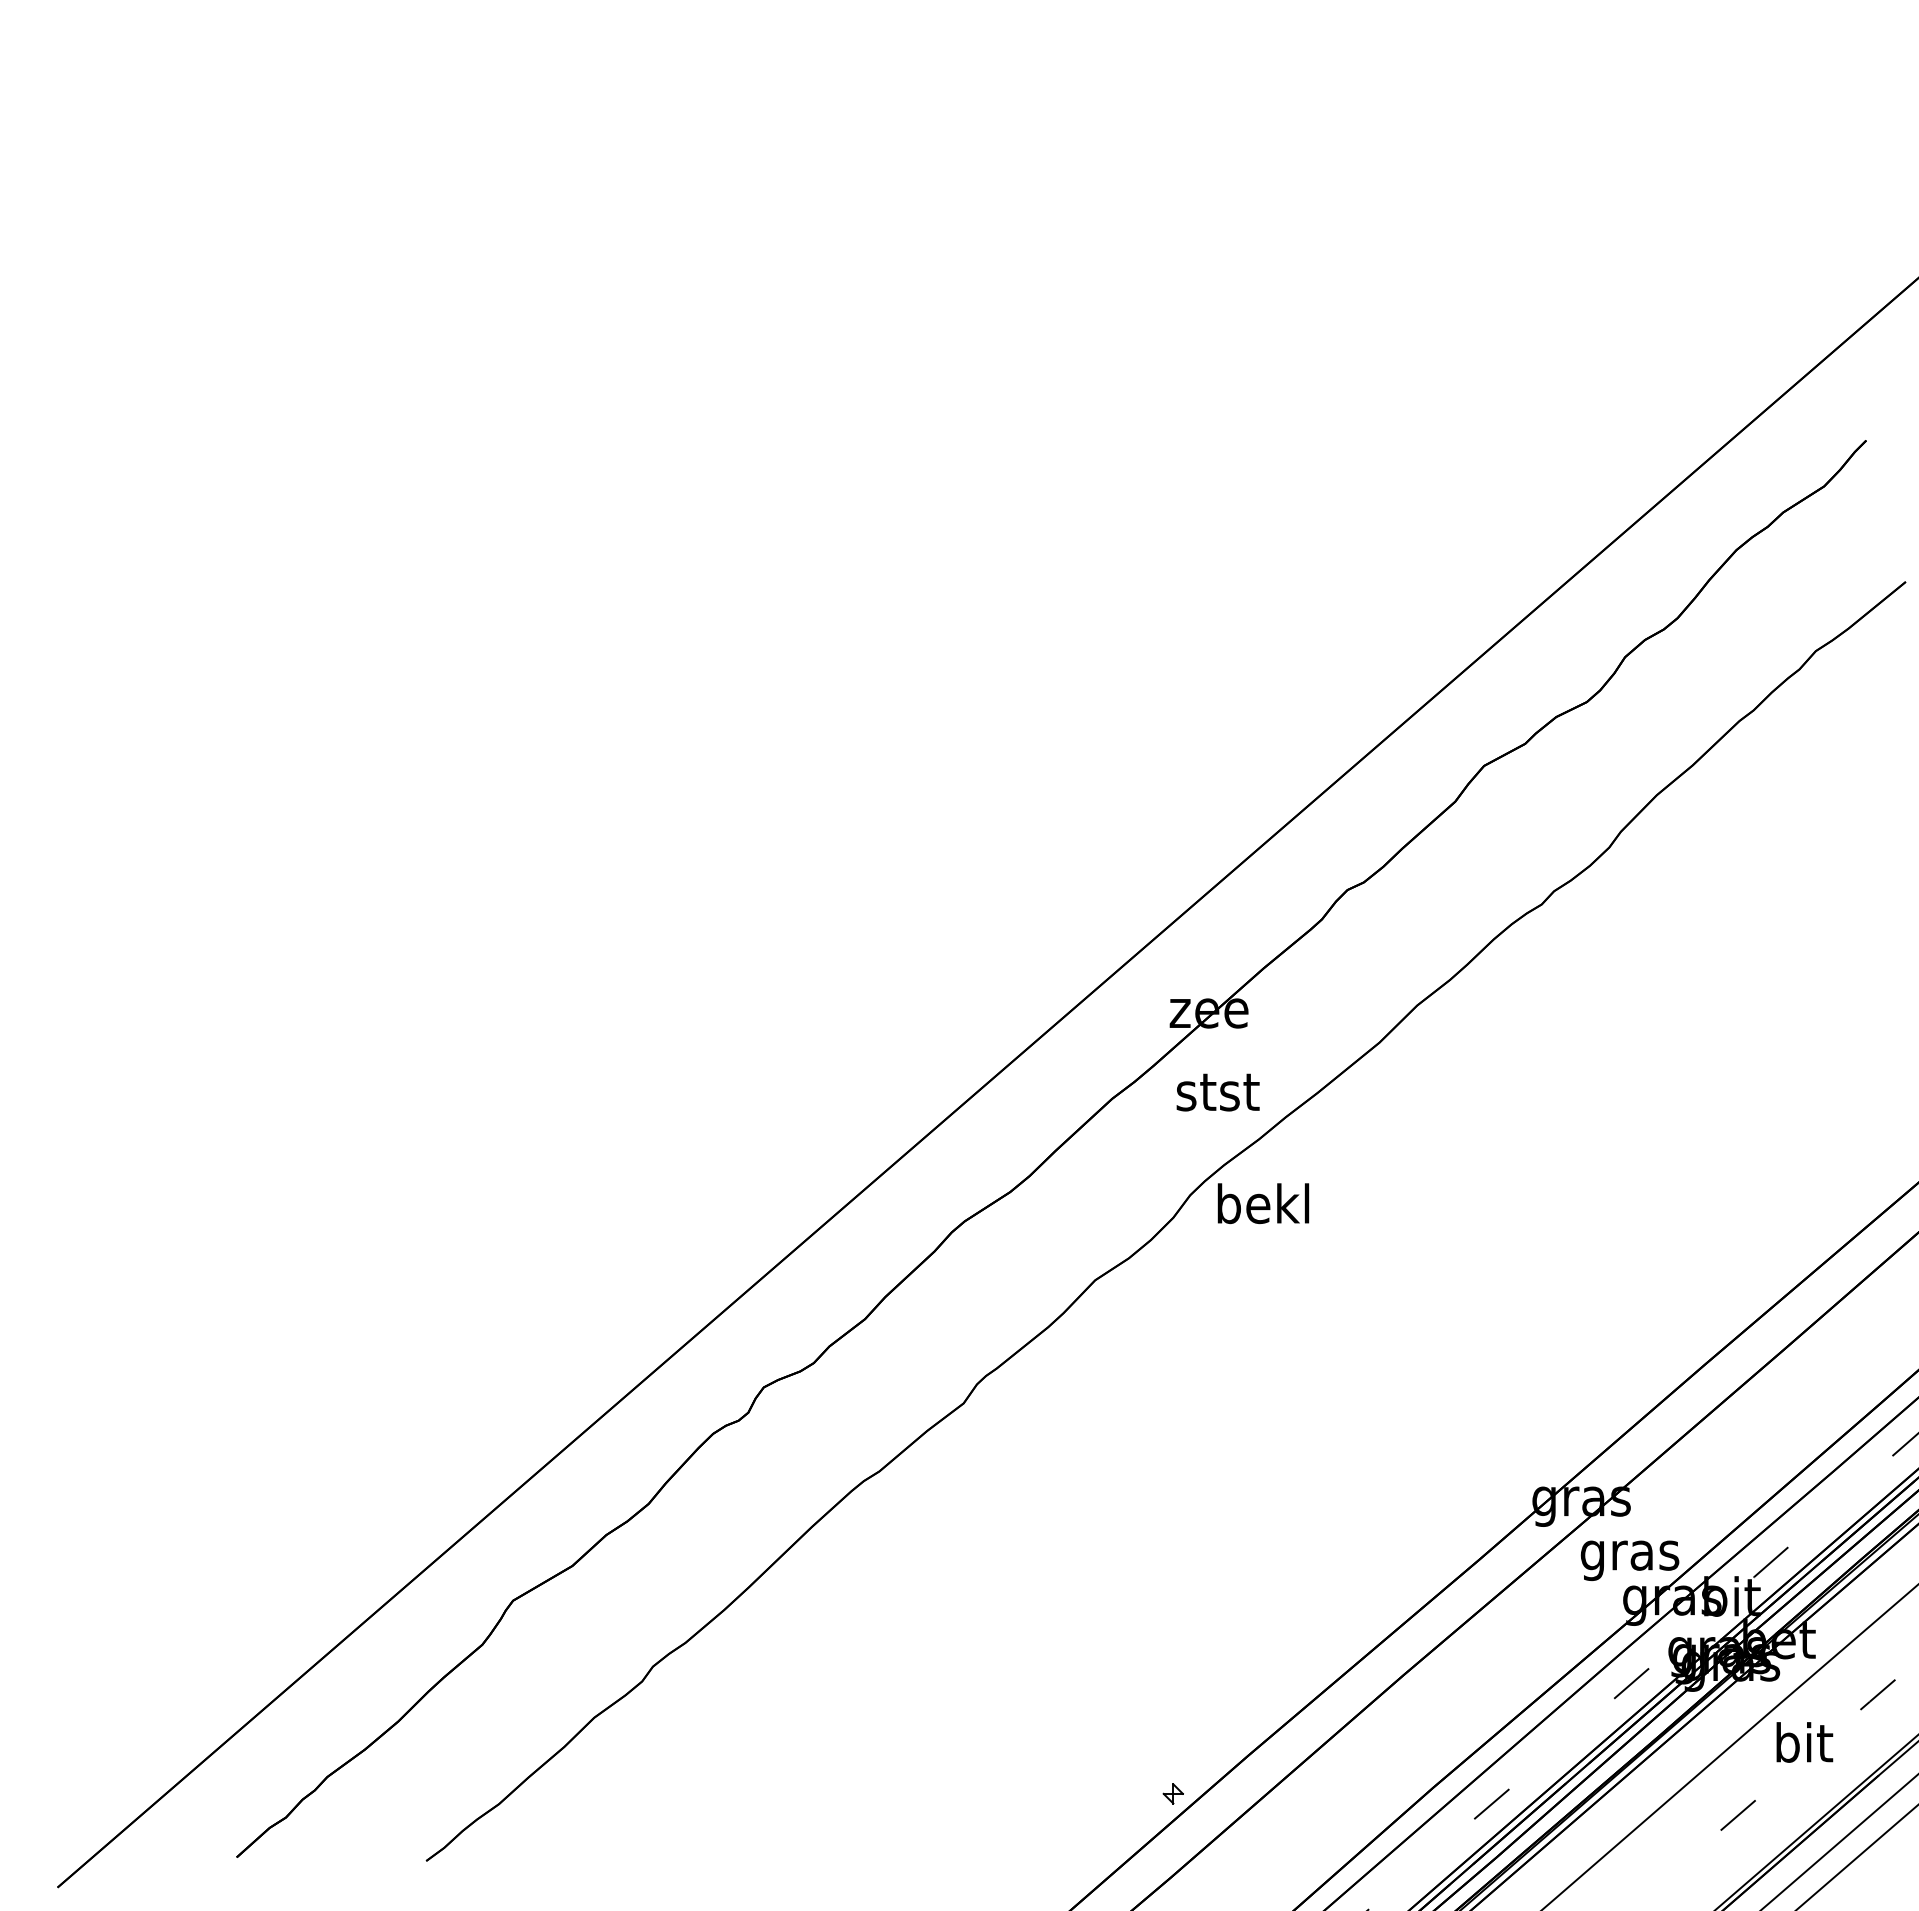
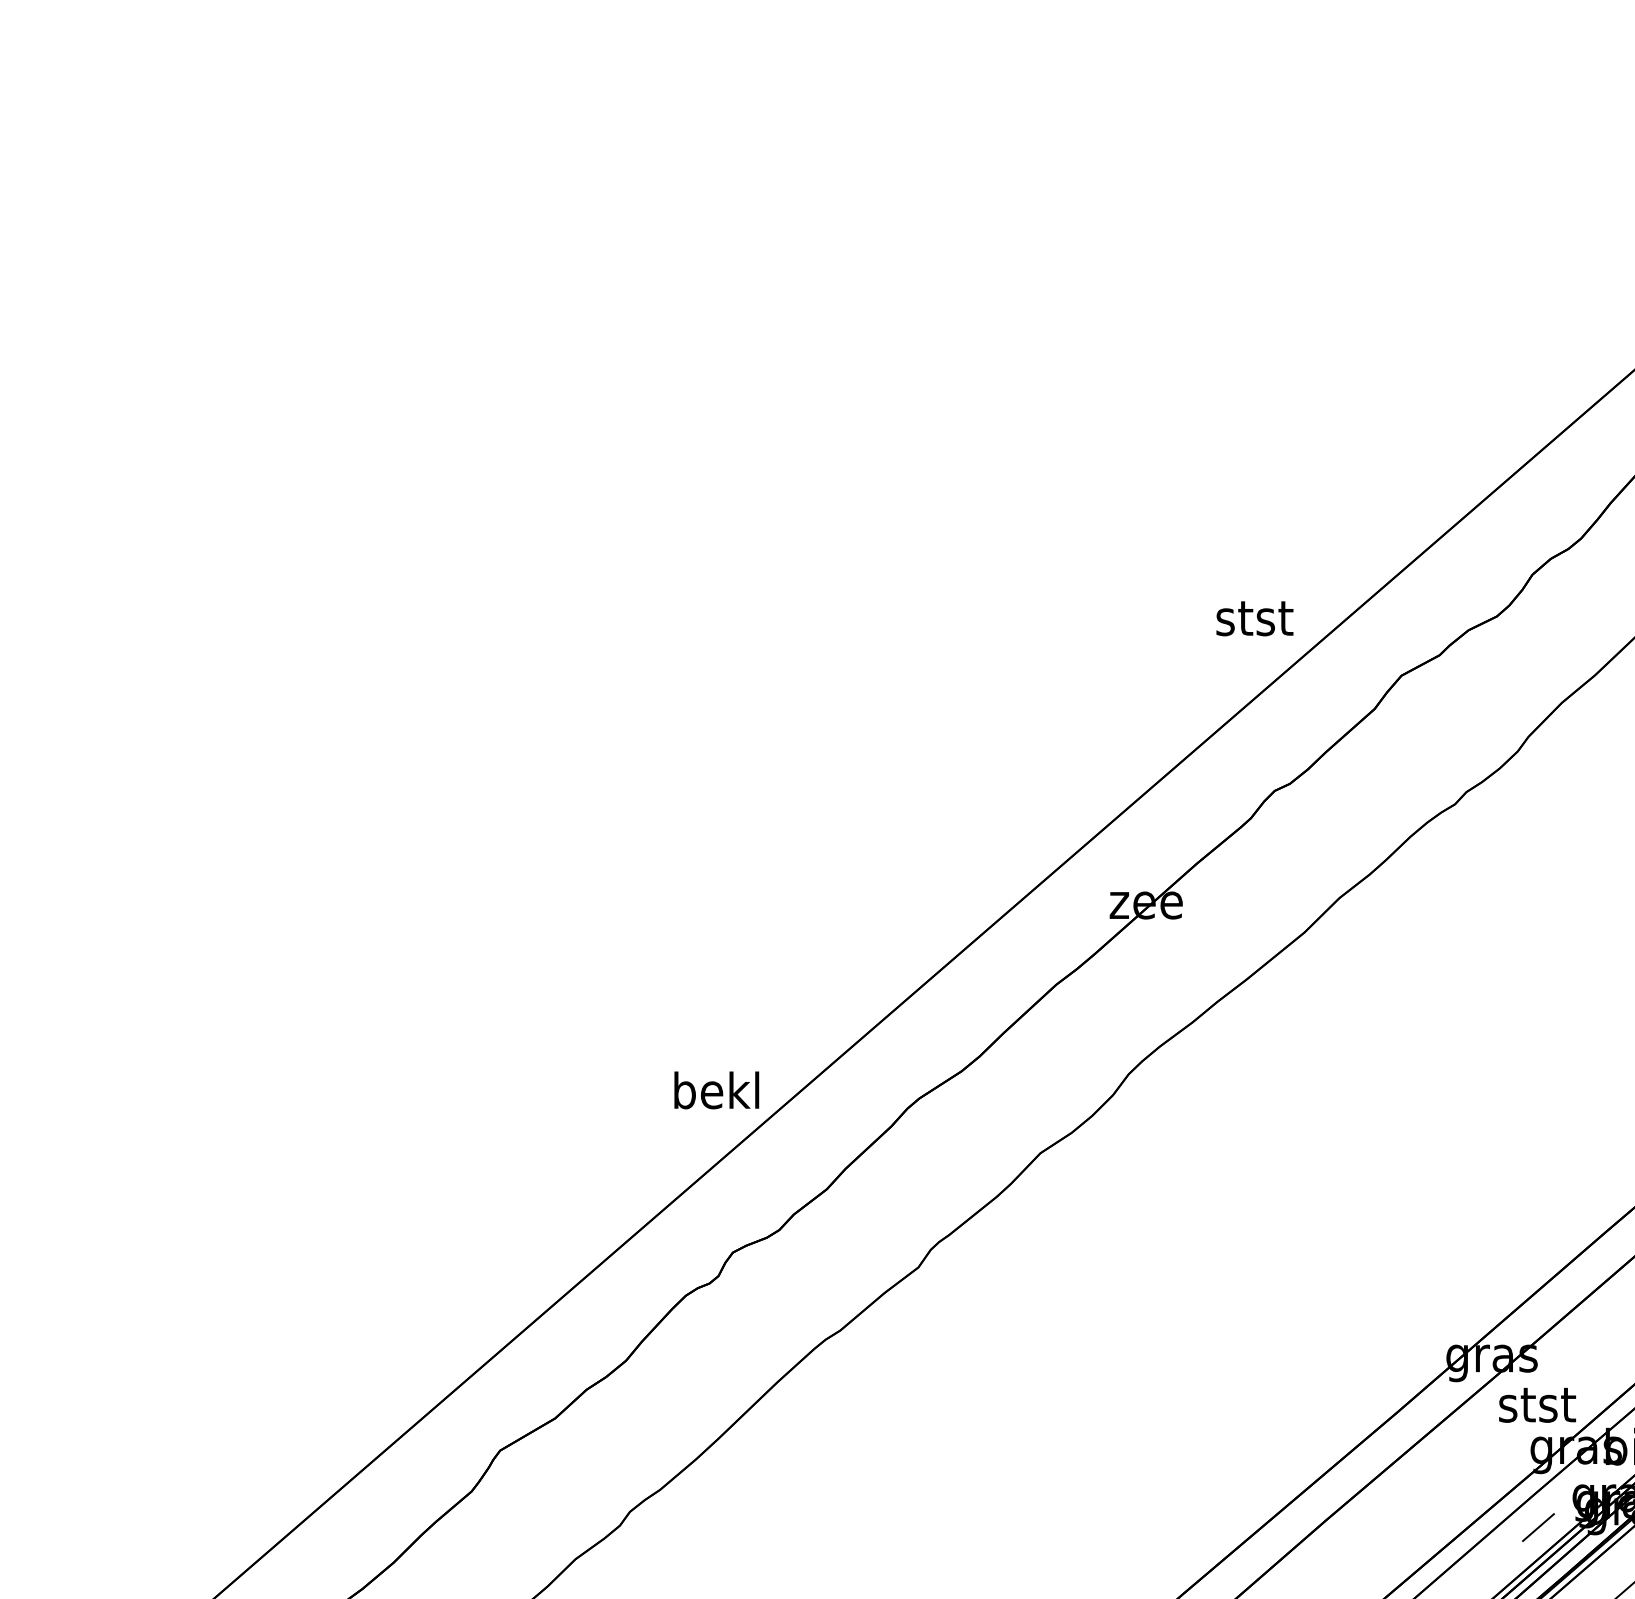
text: (1217, 1092) -> (1254, 618), moved
text: (1263, 1203) -> (716, 1090), moved
text: (1629, 1557) -> (1536, 1410), gras -> stst

